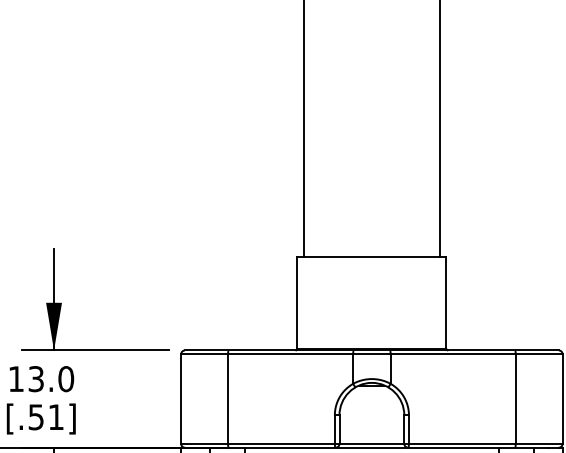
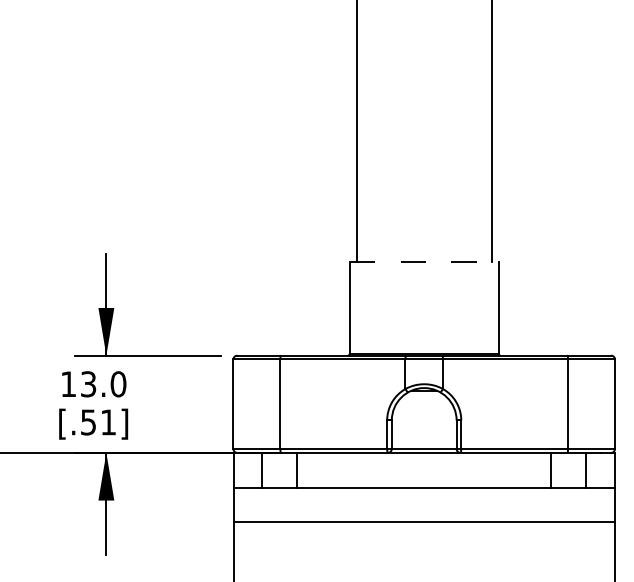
line: (372, 257) -> (424, 262), solid -> dashed

